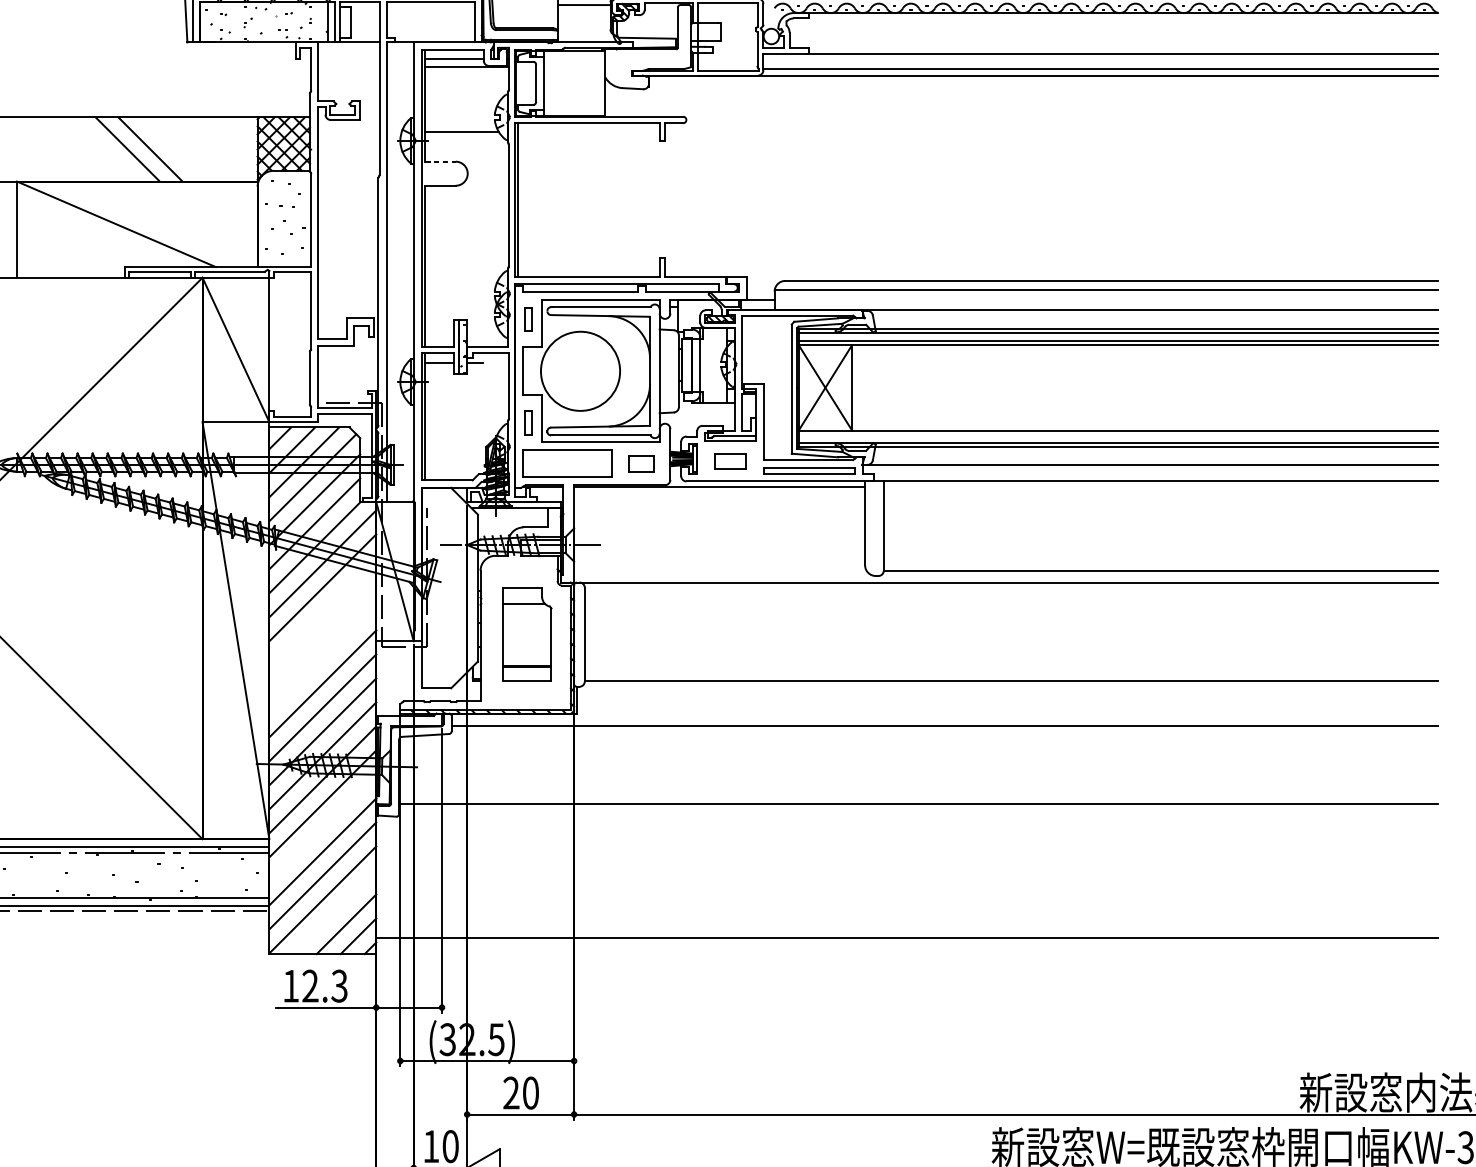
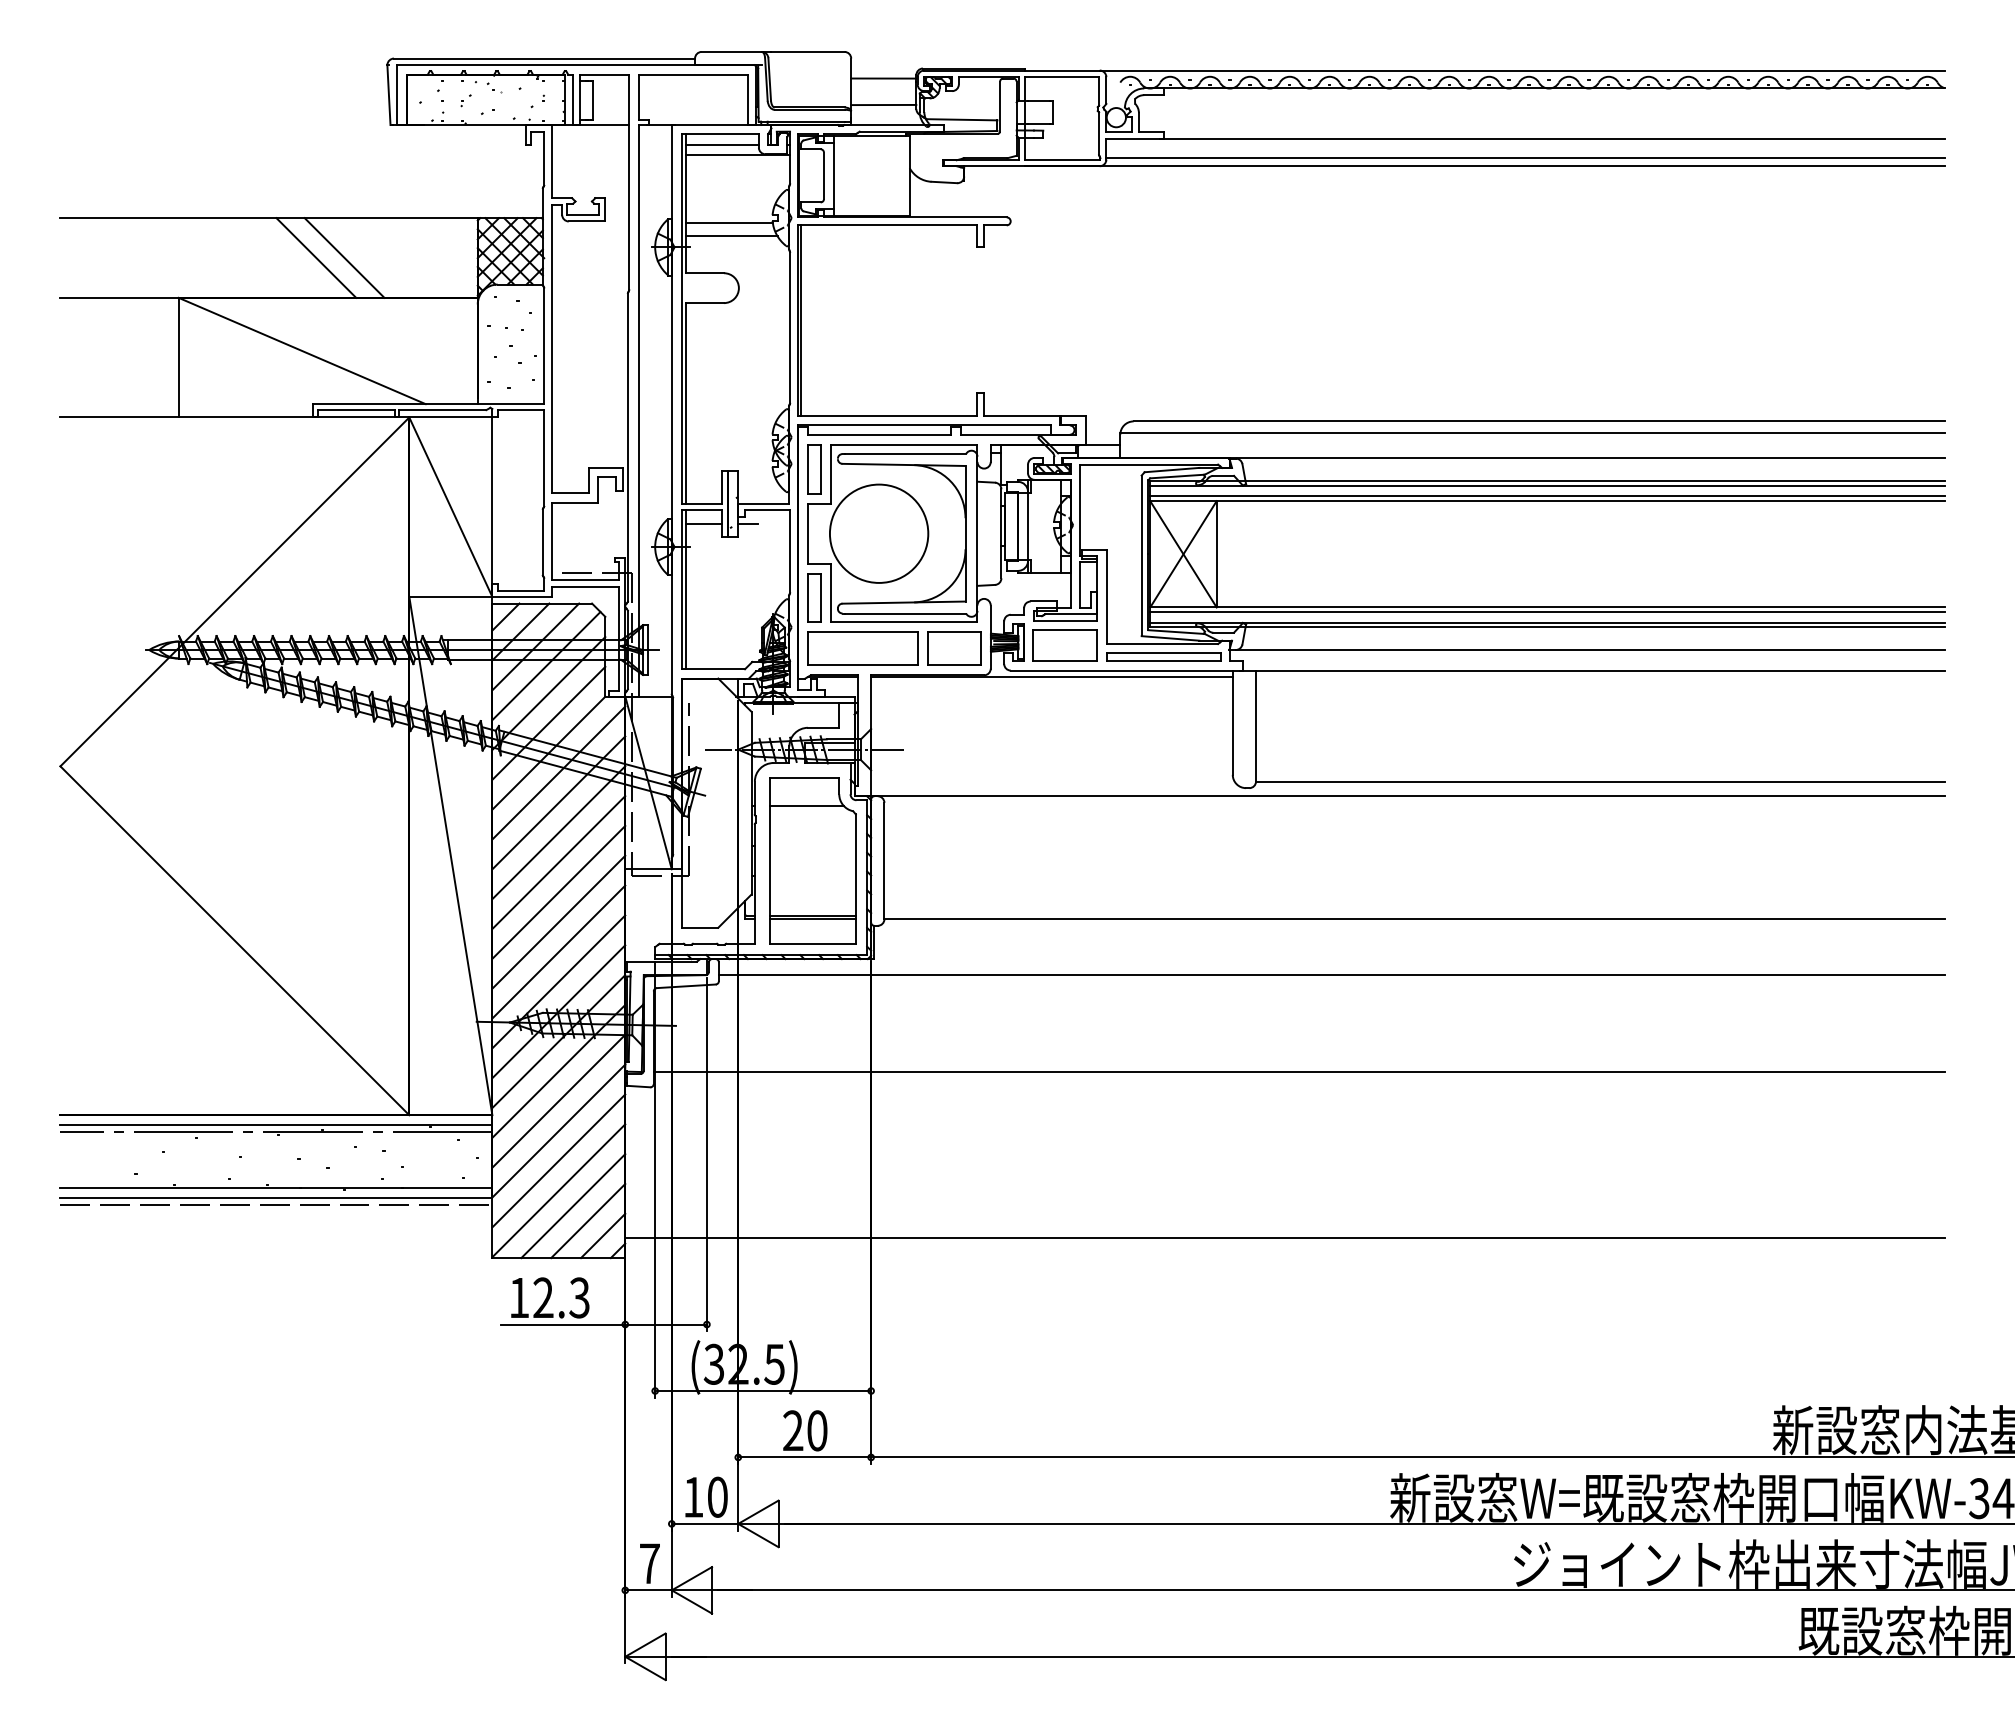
line: (584, 25) -> (883, 104), added
line: (459, 121) -> (728, 223), added
line: (440, 161) -> (705, 273), dashed -> solid
part: (528, 319) -> (814, 469), size x1.67
part: (528, 422) -> (814, 597), size x1.67
line: (1118, 434) -> (1547, 612), added
part: (729, 461) -> (1064, 645), size x1.67
part: (641, 463) -> (954, 648), size x1.67
line: (322, 611) -> (558, 832), added
part: (526, 634) -> (812, 860), size x1.43
line: (322, 635) -> (558, 862), added
line: (322, 659) -> (558, 891), added
line: (322, 827) -> (558, 1100), added
line: (334, 912) -> (573, 1206), added

